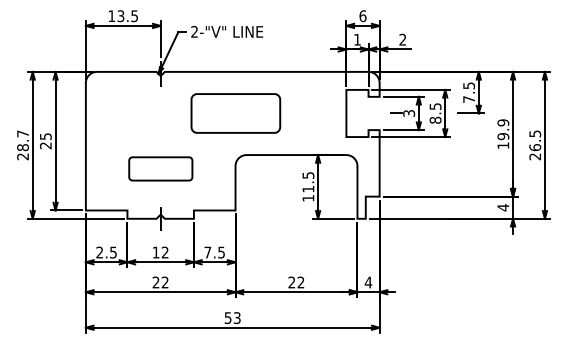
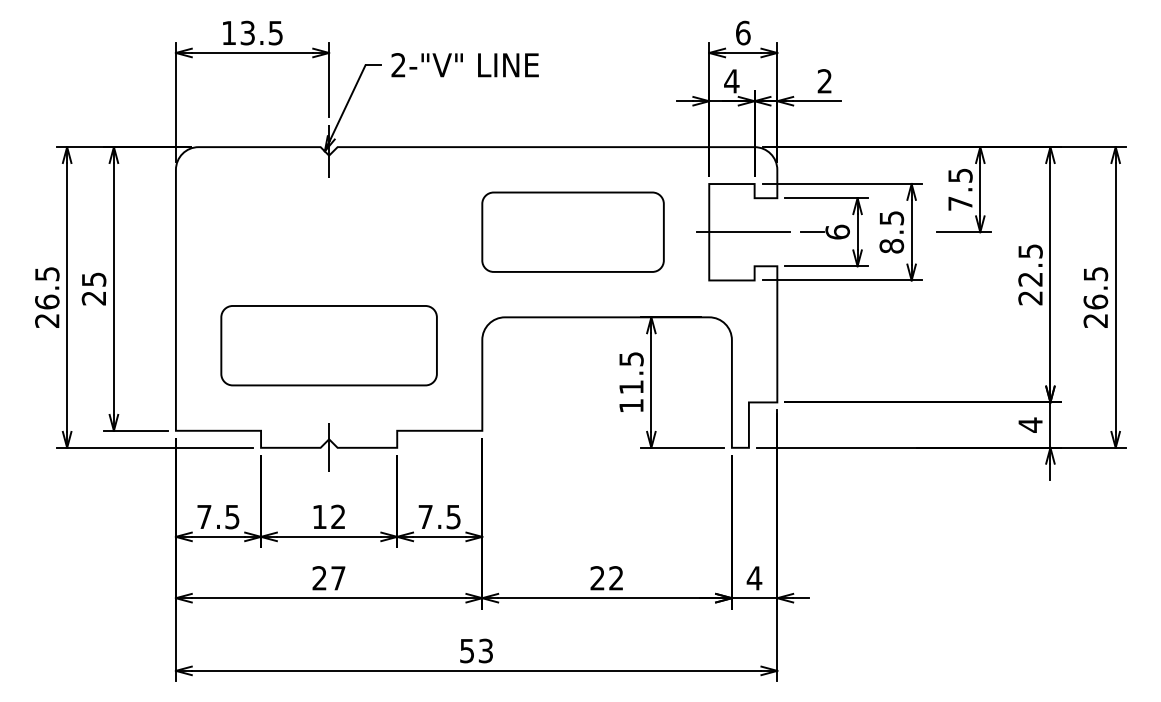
text: (357, 39) -> (731, 80), 1 -> 4
text: (409, 112) -> (838, 230), 3 -> 6
part: (235, 113) -> (572, 232), moved
line: (362, 113) -> (742, 232), added
text: (503, 134) -> (1030, 275), 19.9 -> 22.5
text: (22, 140) -> (46, 287), 28.7 -> 26.5
part: (160, 168) -> (328, 344), size x1.67
text: (99, 252) -> (203, 516), 2.5 -> 7.5
text: (164, 282) -> (336, 578), 22 -> 27

